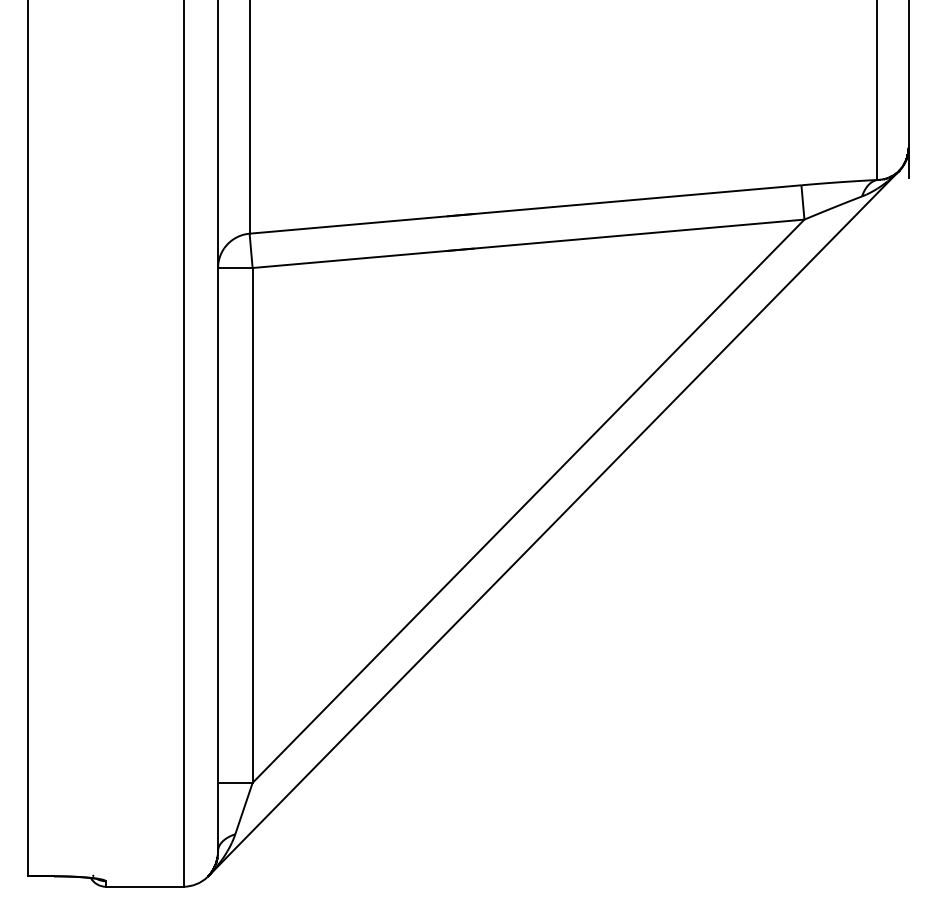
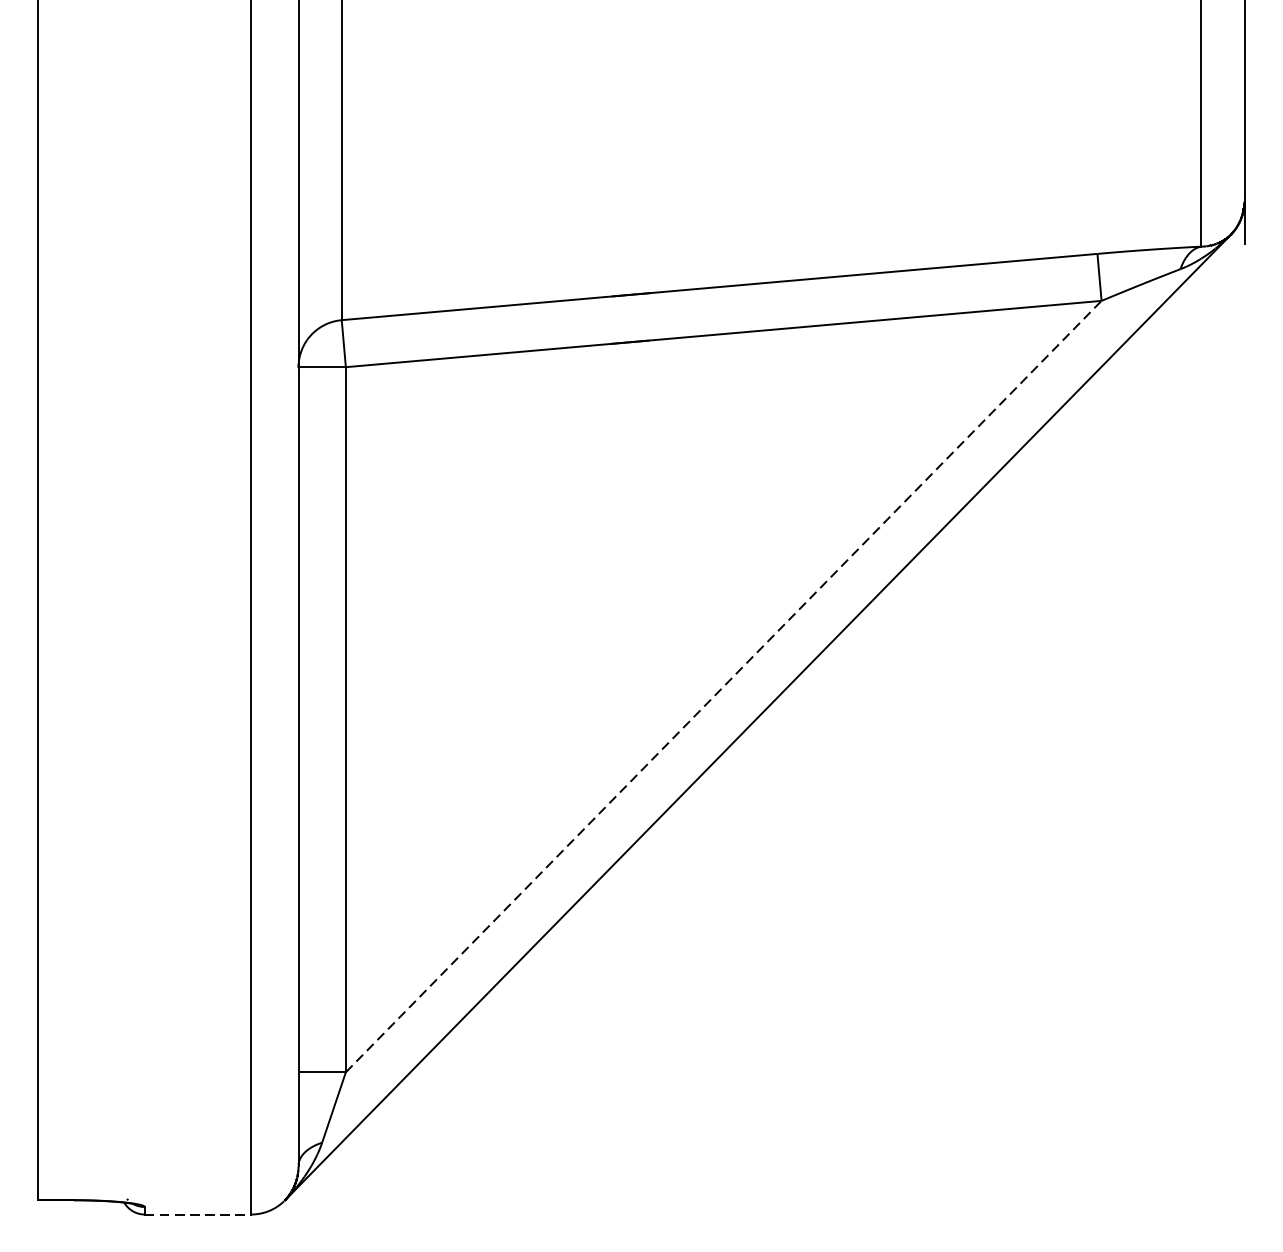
line: (528, 500) -> (723, 685), solid -> dashed
line: (144, 886) -> (197, 1214), solid -> dashed

